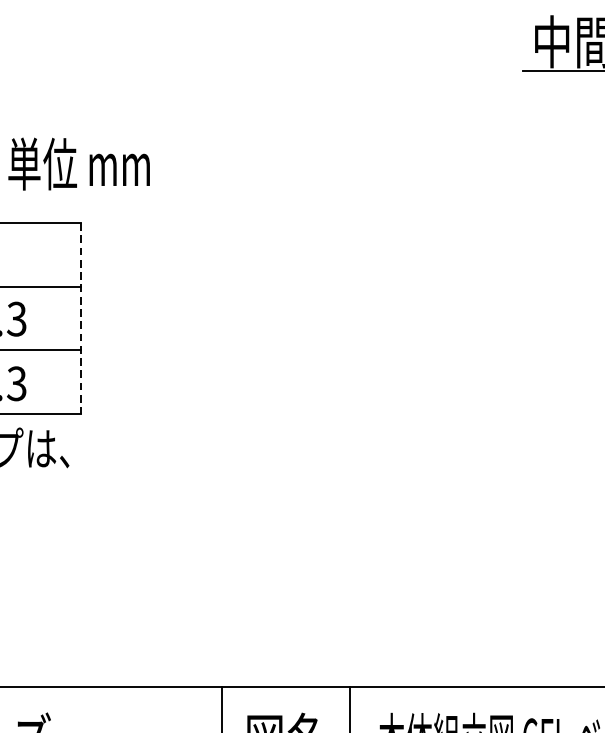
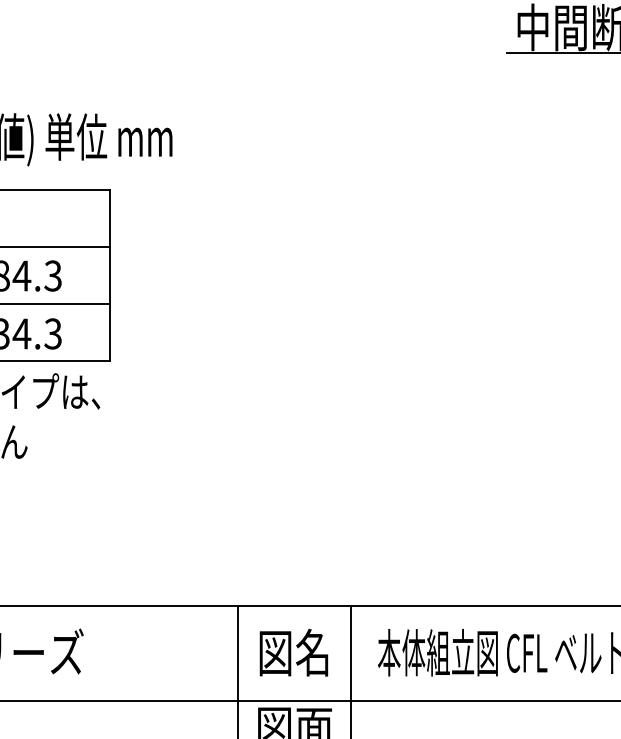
line: (80, 318) -> (110, 275), dashed -> solid

